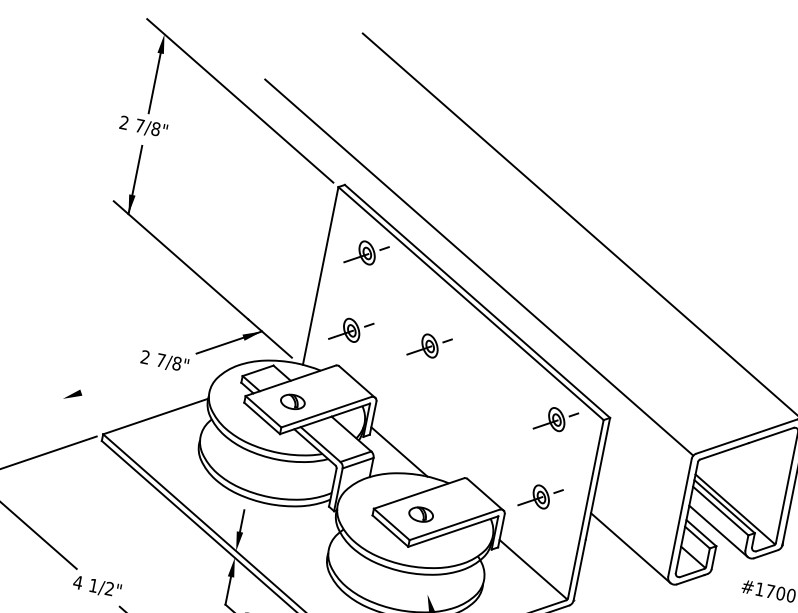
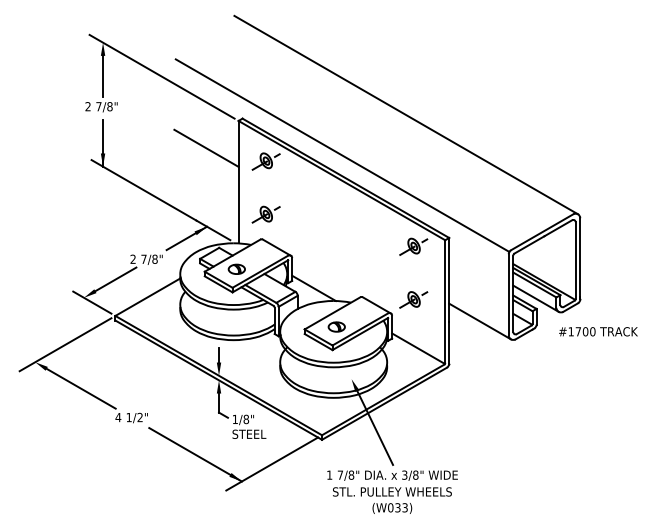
line: (284, 216) -> (206, 147), added
part: (428, 346) -> (319, 214), removed
line: (113, 381) -> (115, 279), added
line: (73, 408) -> (92, 302), added

